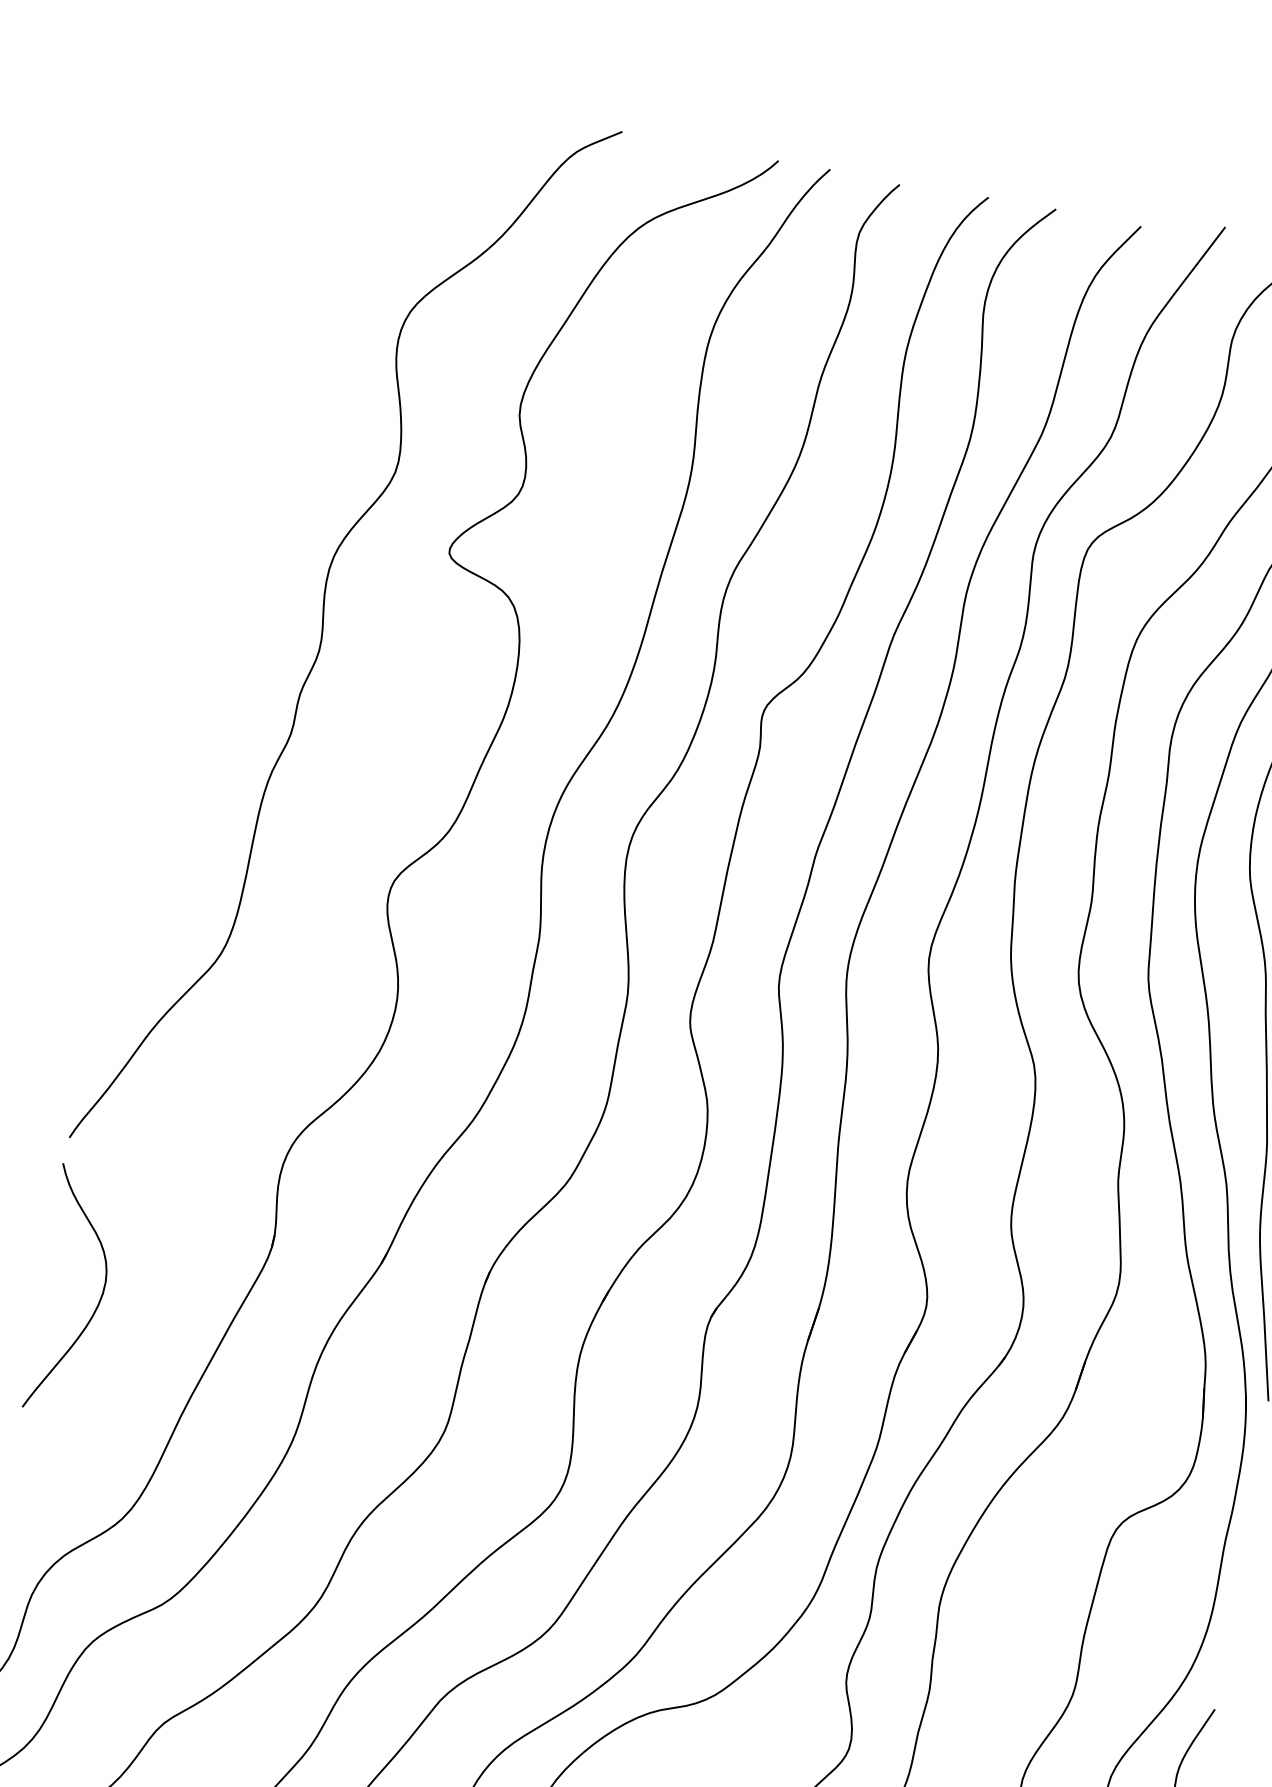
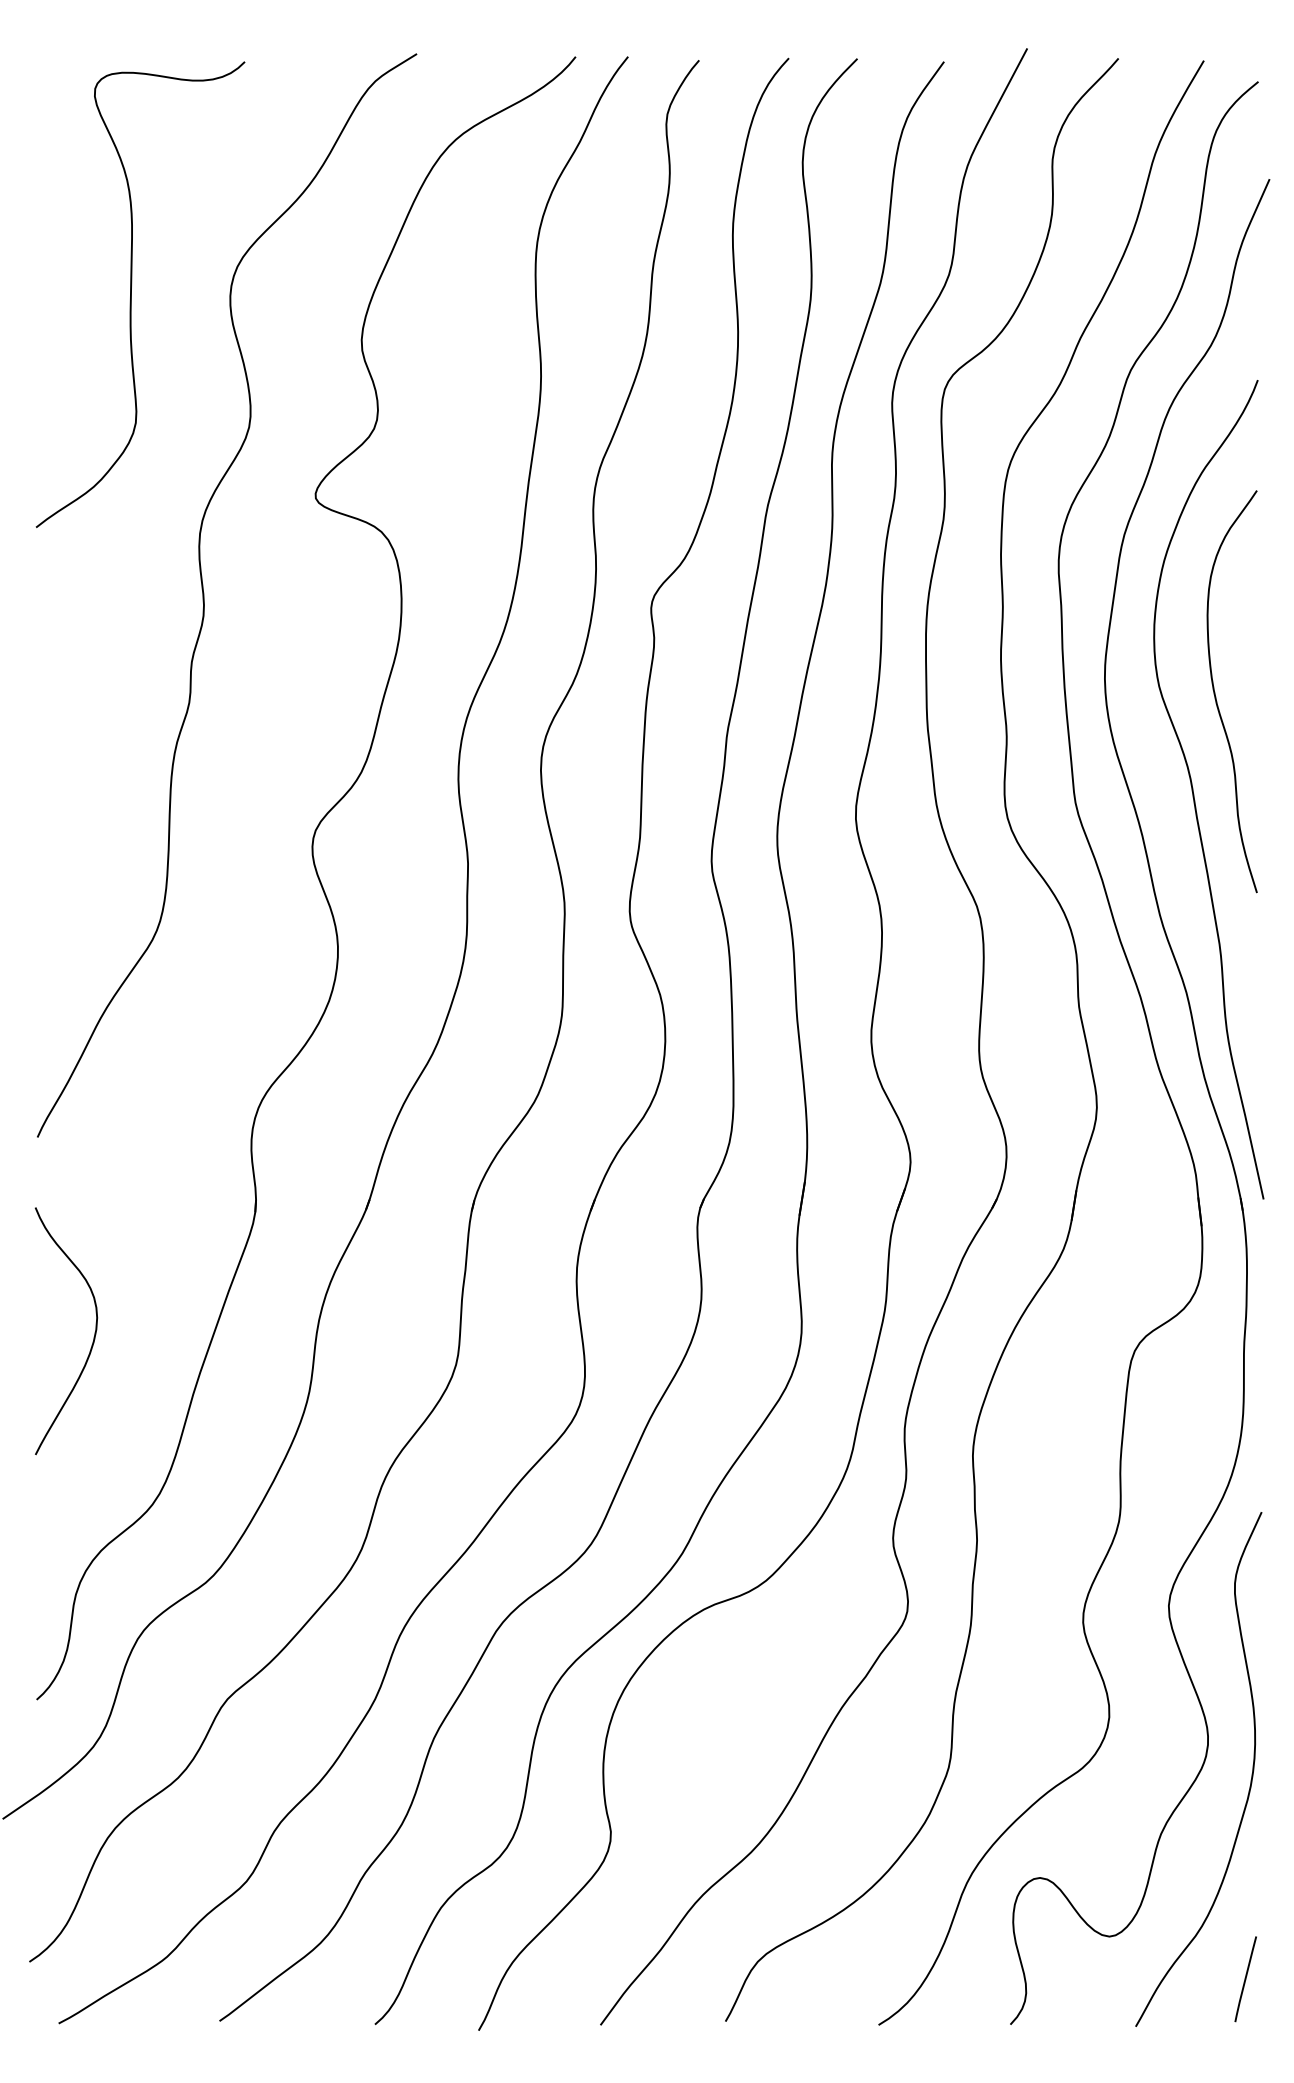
curve: (301, 321) -> (131, 294), added
curve: (98, 1300) -> (93, 1337), moved

